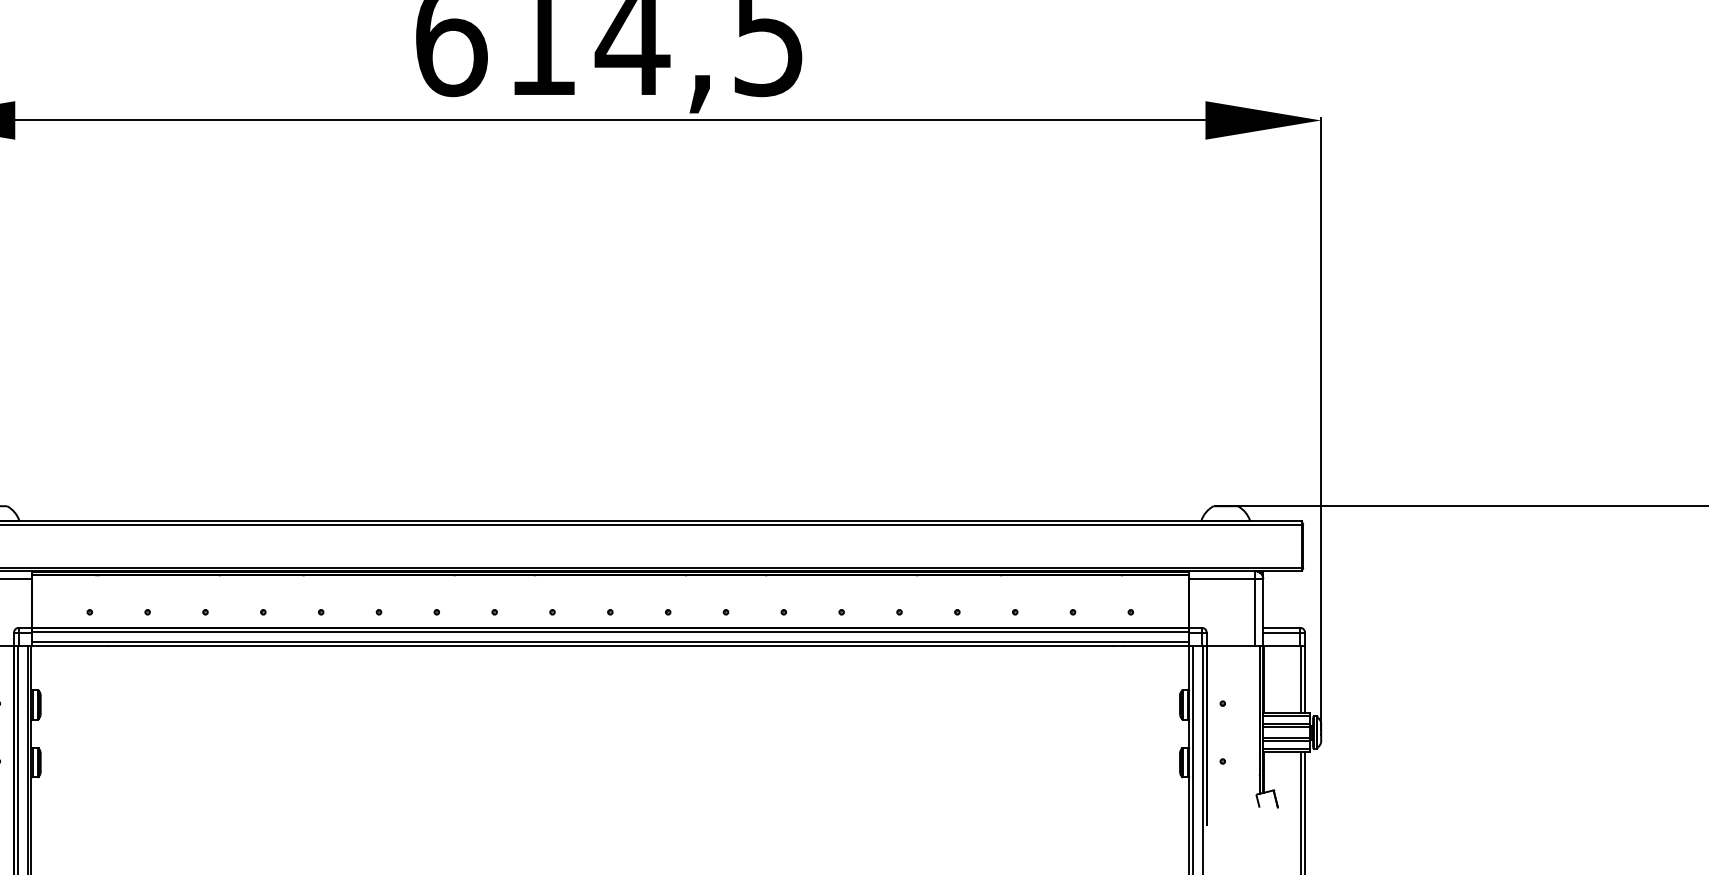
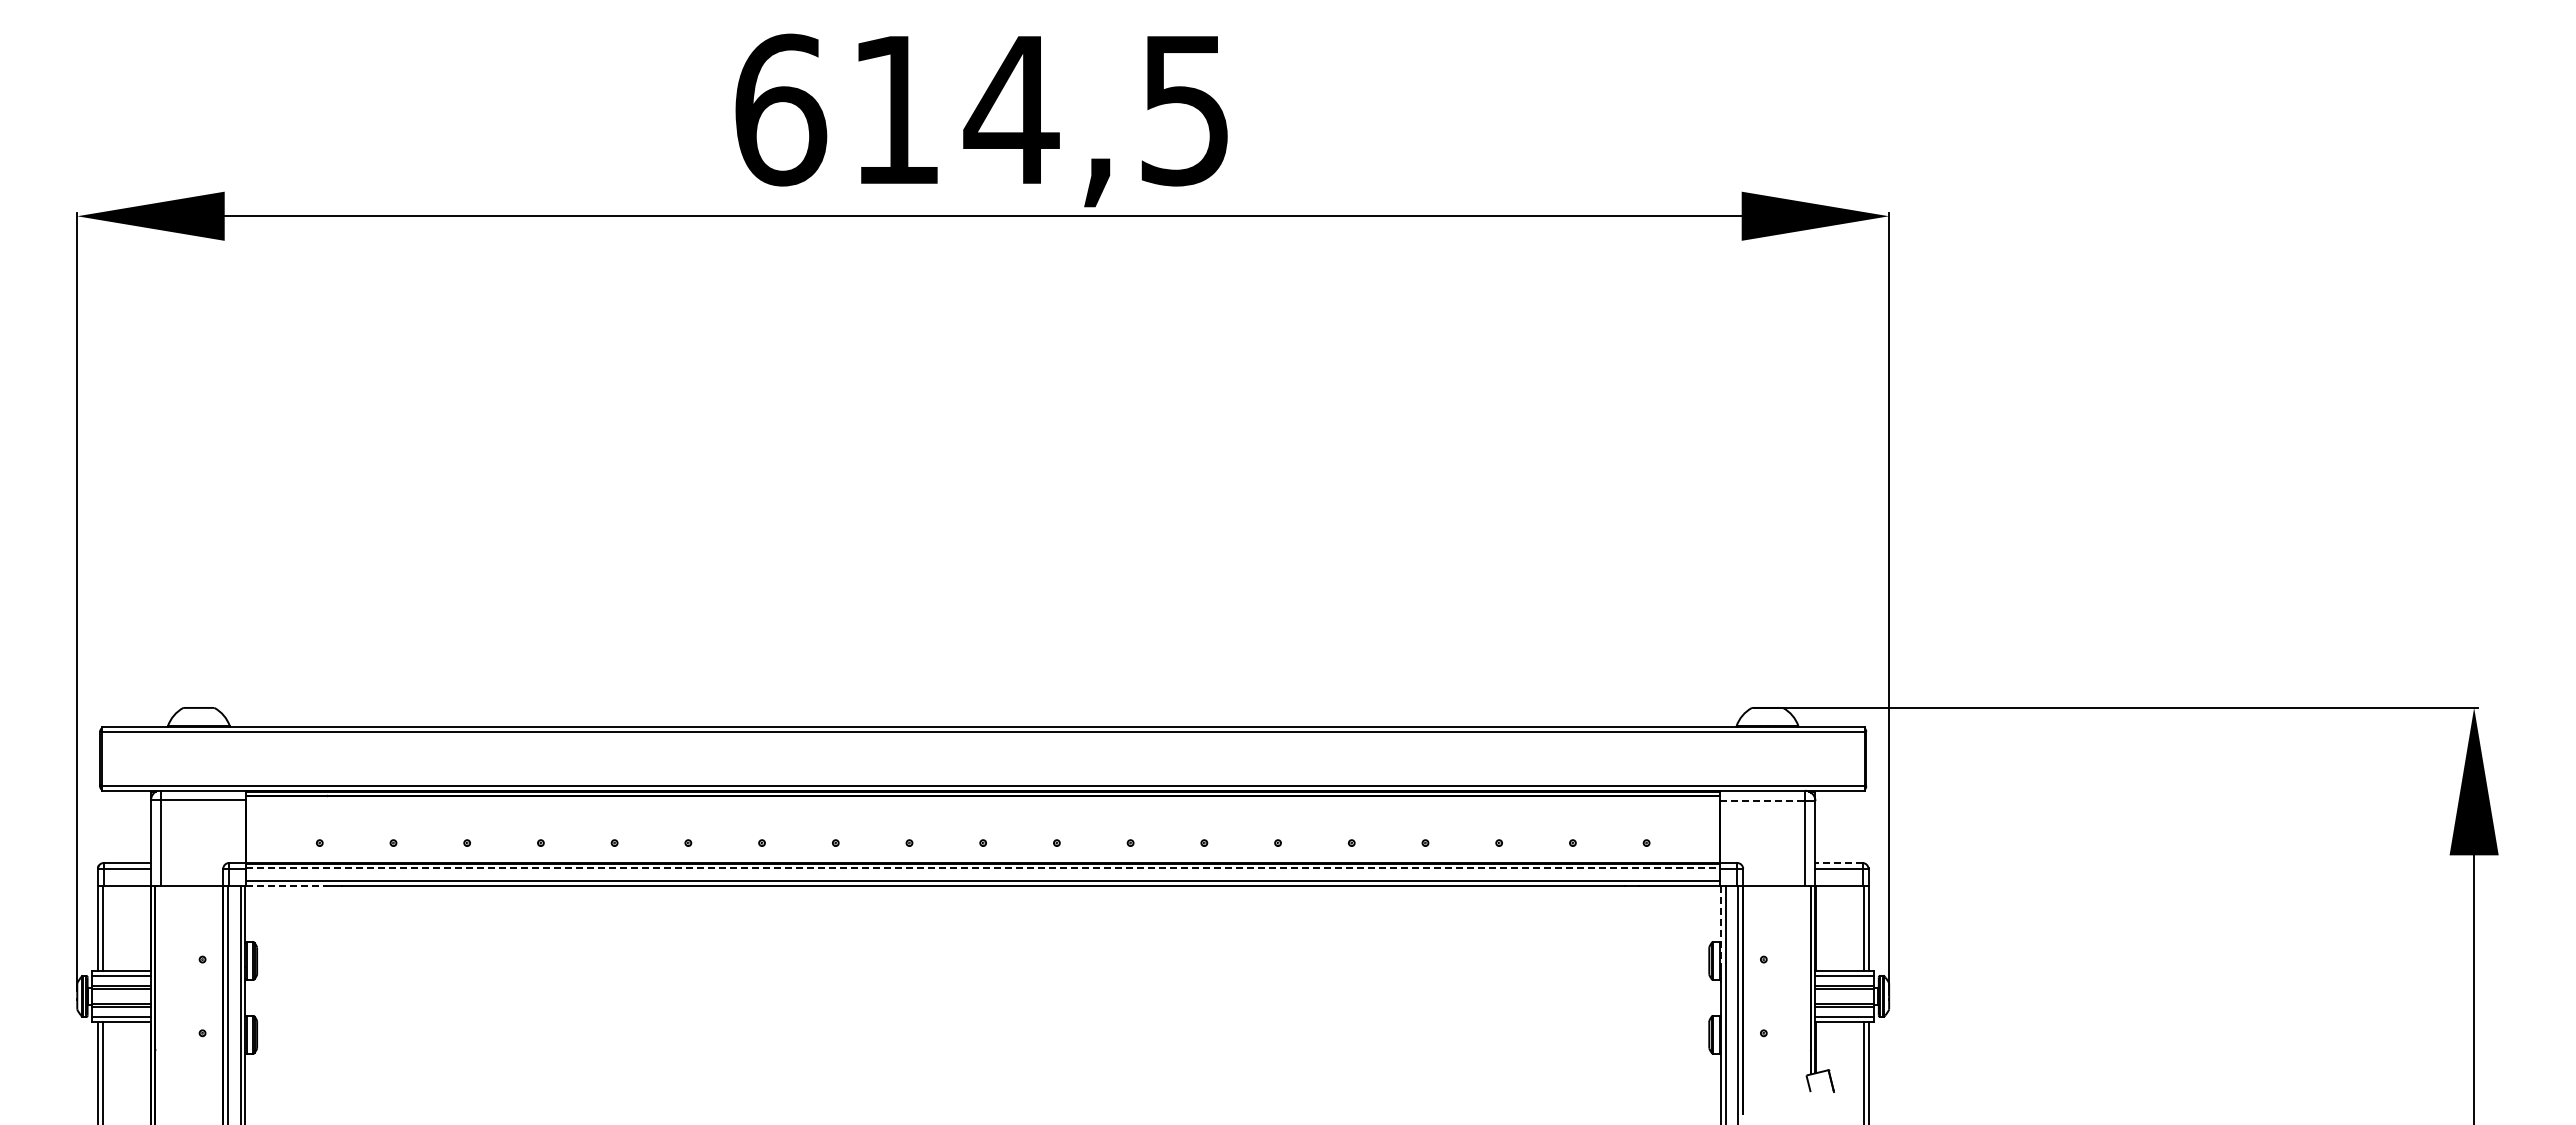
line: (1222, 579) -> (1763, 801), solid -> dashed
line: (1282, 628) -> (1839, 863), solid -> dashed
line: (610, 632) -> (983, 868), solid -> dashed
line: (63, 645) -> (286, 885), solid -> dashed
line: (1189, 677) -> (1721, 926), solid -> dashed

